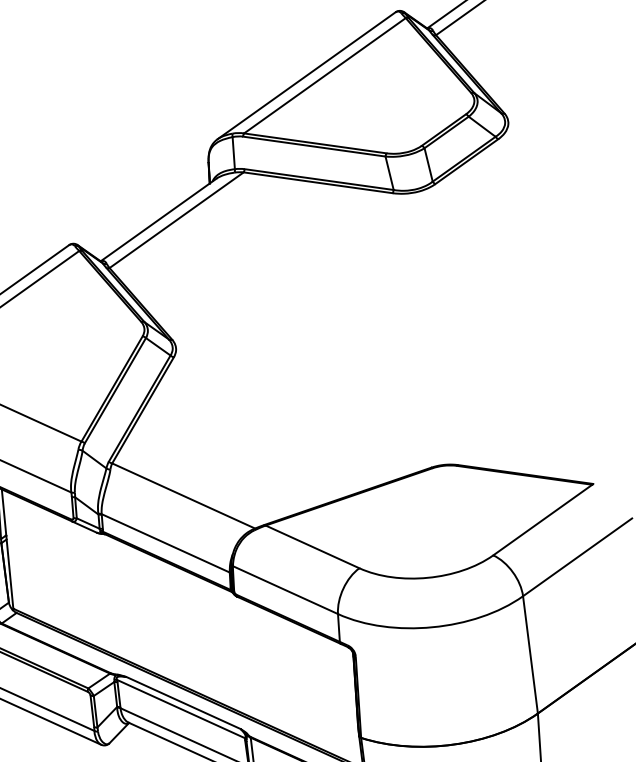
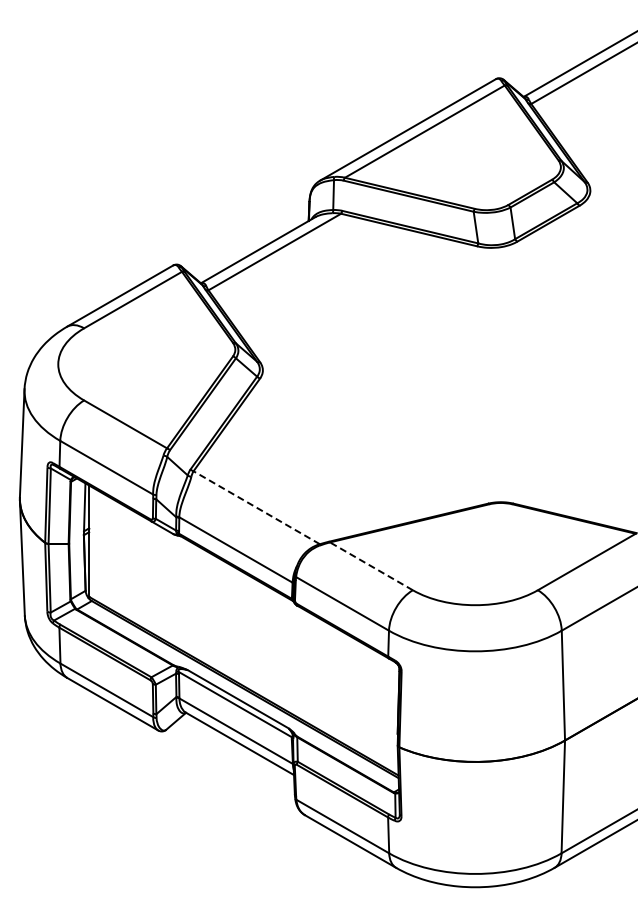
line: (183, 495) -> (256, 507), solid -> dashed
line: (312, 547) -> (371, 566), solid -> dashed

